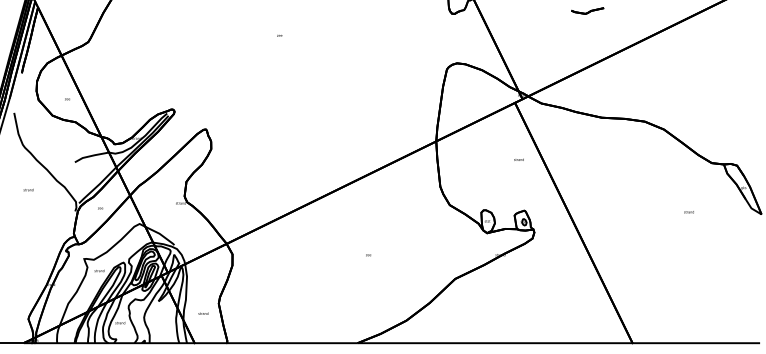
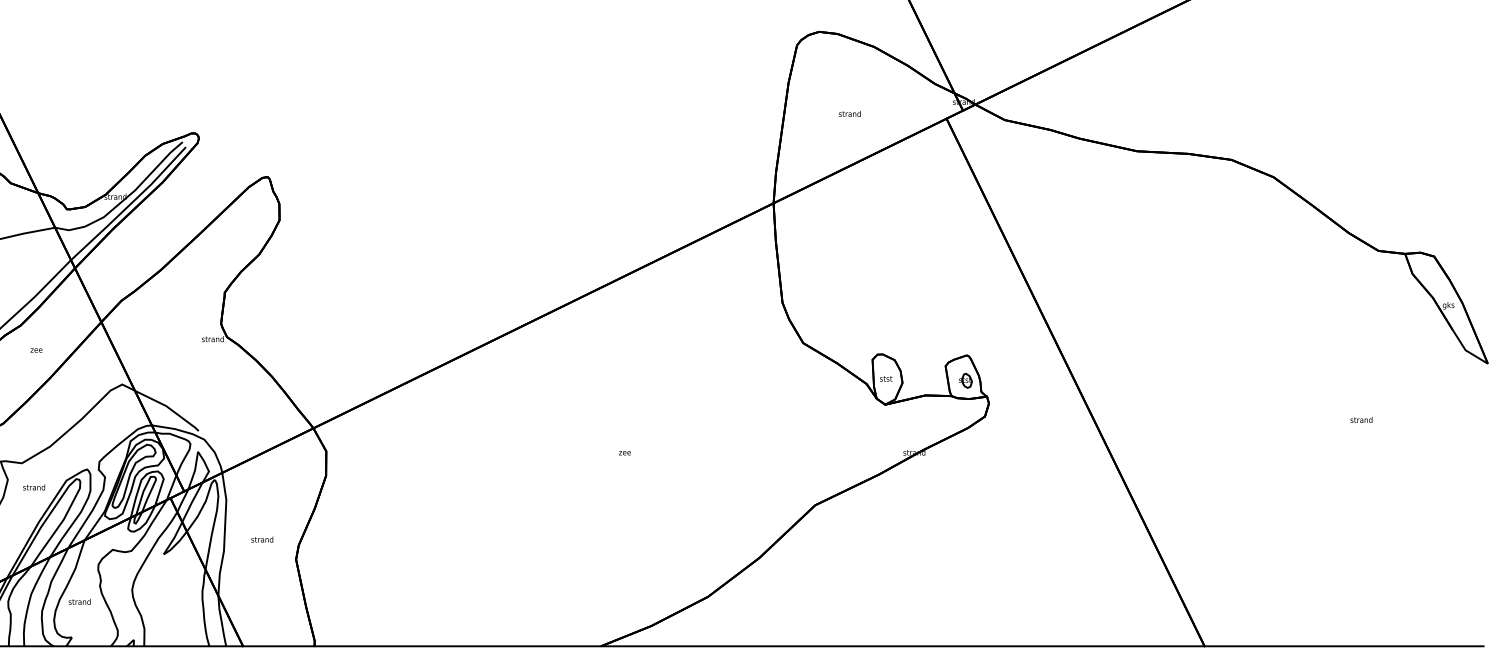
text: (518, 159) -> (848, 113), moved
text: (688, 212) -> (1360, 420), moved
text: (203, 313) -> (262, 539), moved

